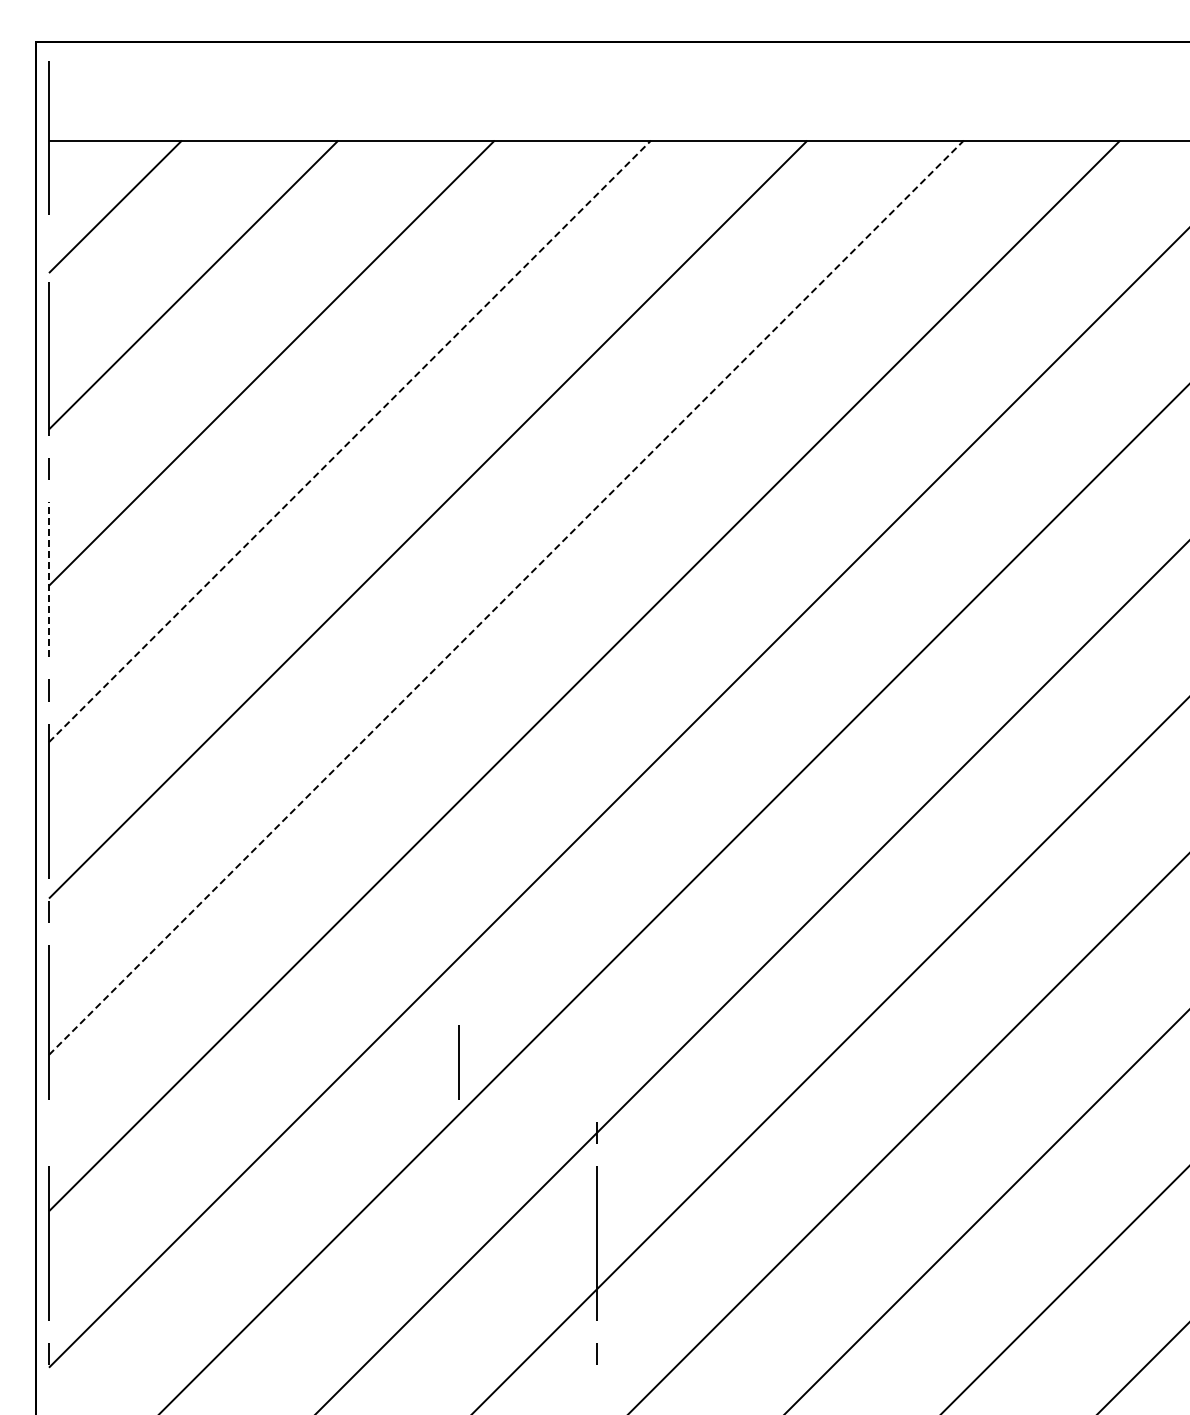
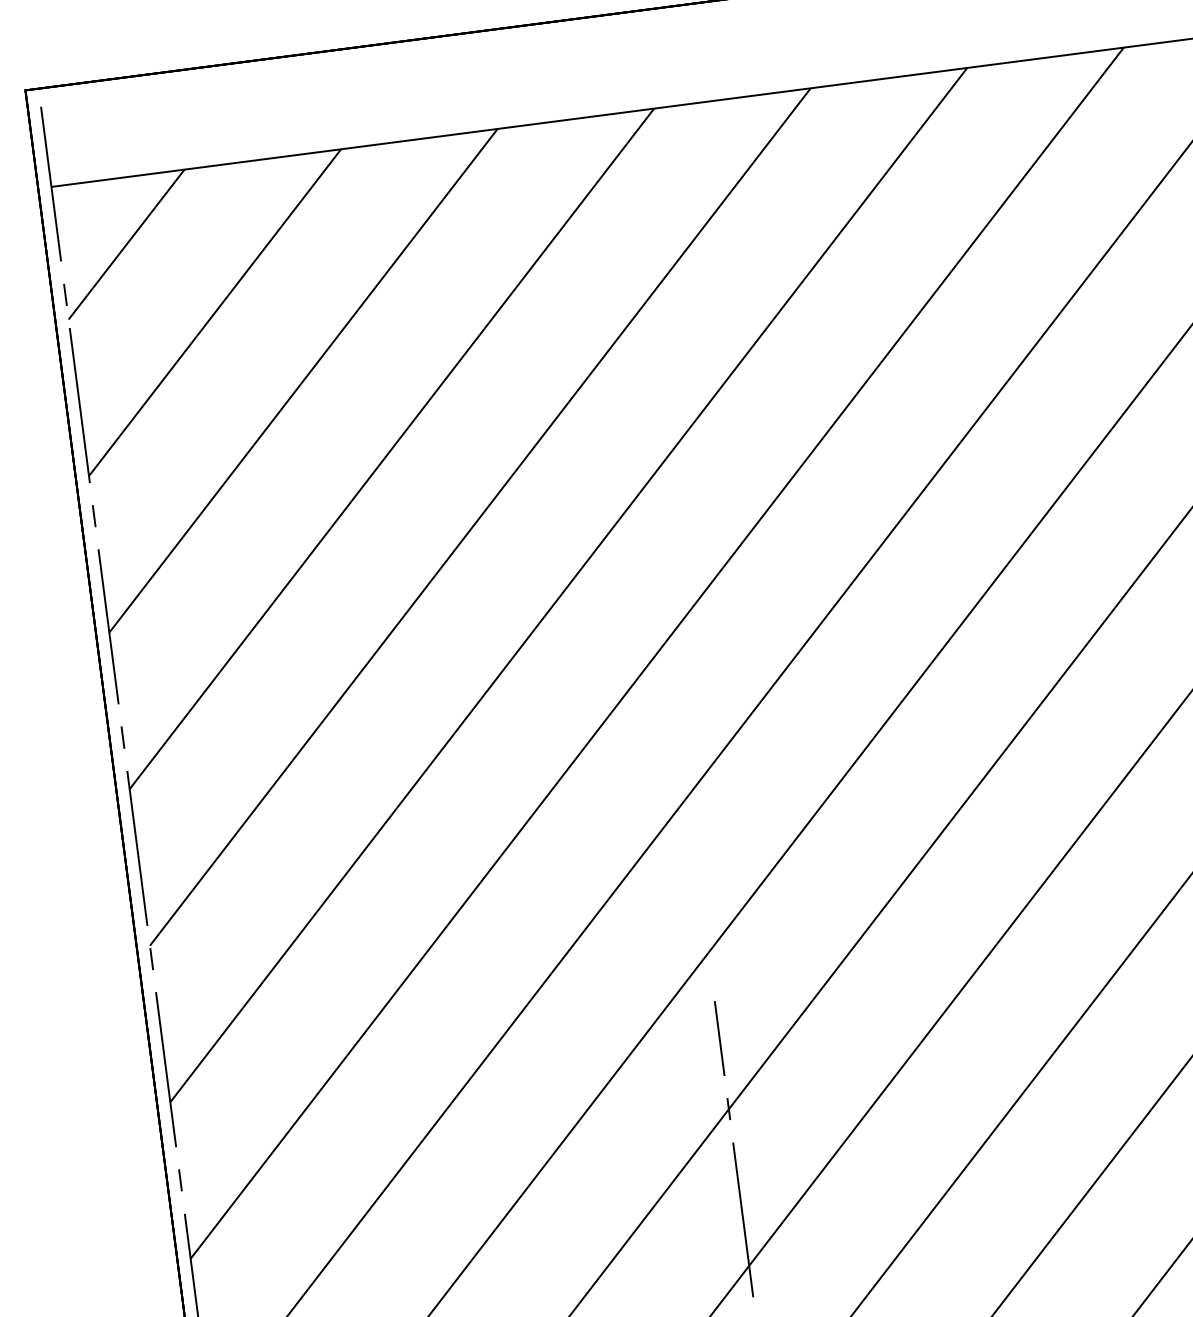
line: (48, 248) -> (64, 295), added
line: (350, 441) -> (392, 448), dashed -> solid
line: (49, 579) -> (108, 626), dashed -> solid
line: (506, 597) -> (568, 584), dashed -> solid
line: (458, 1062) -> (719, 1038), moved
line: (48, 1132) -> (179, 1179), added

